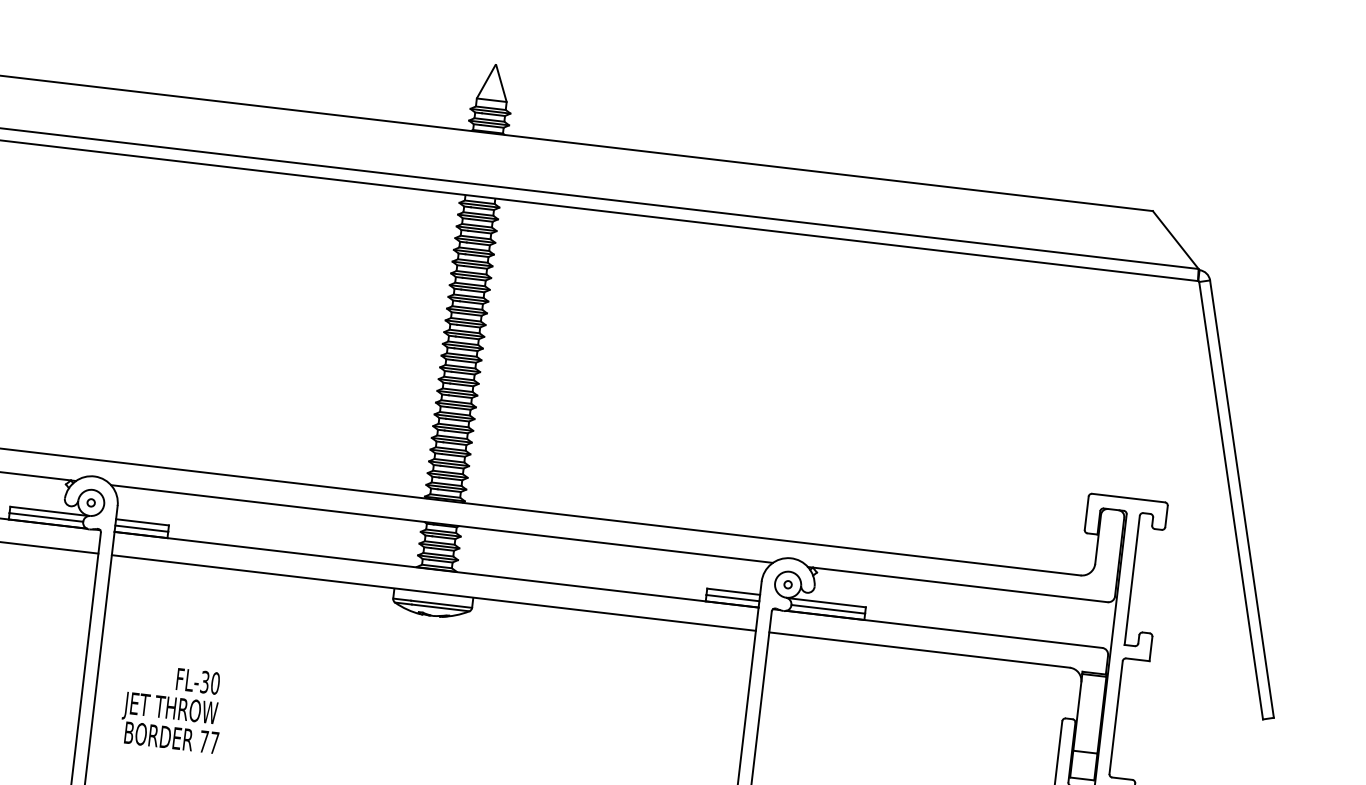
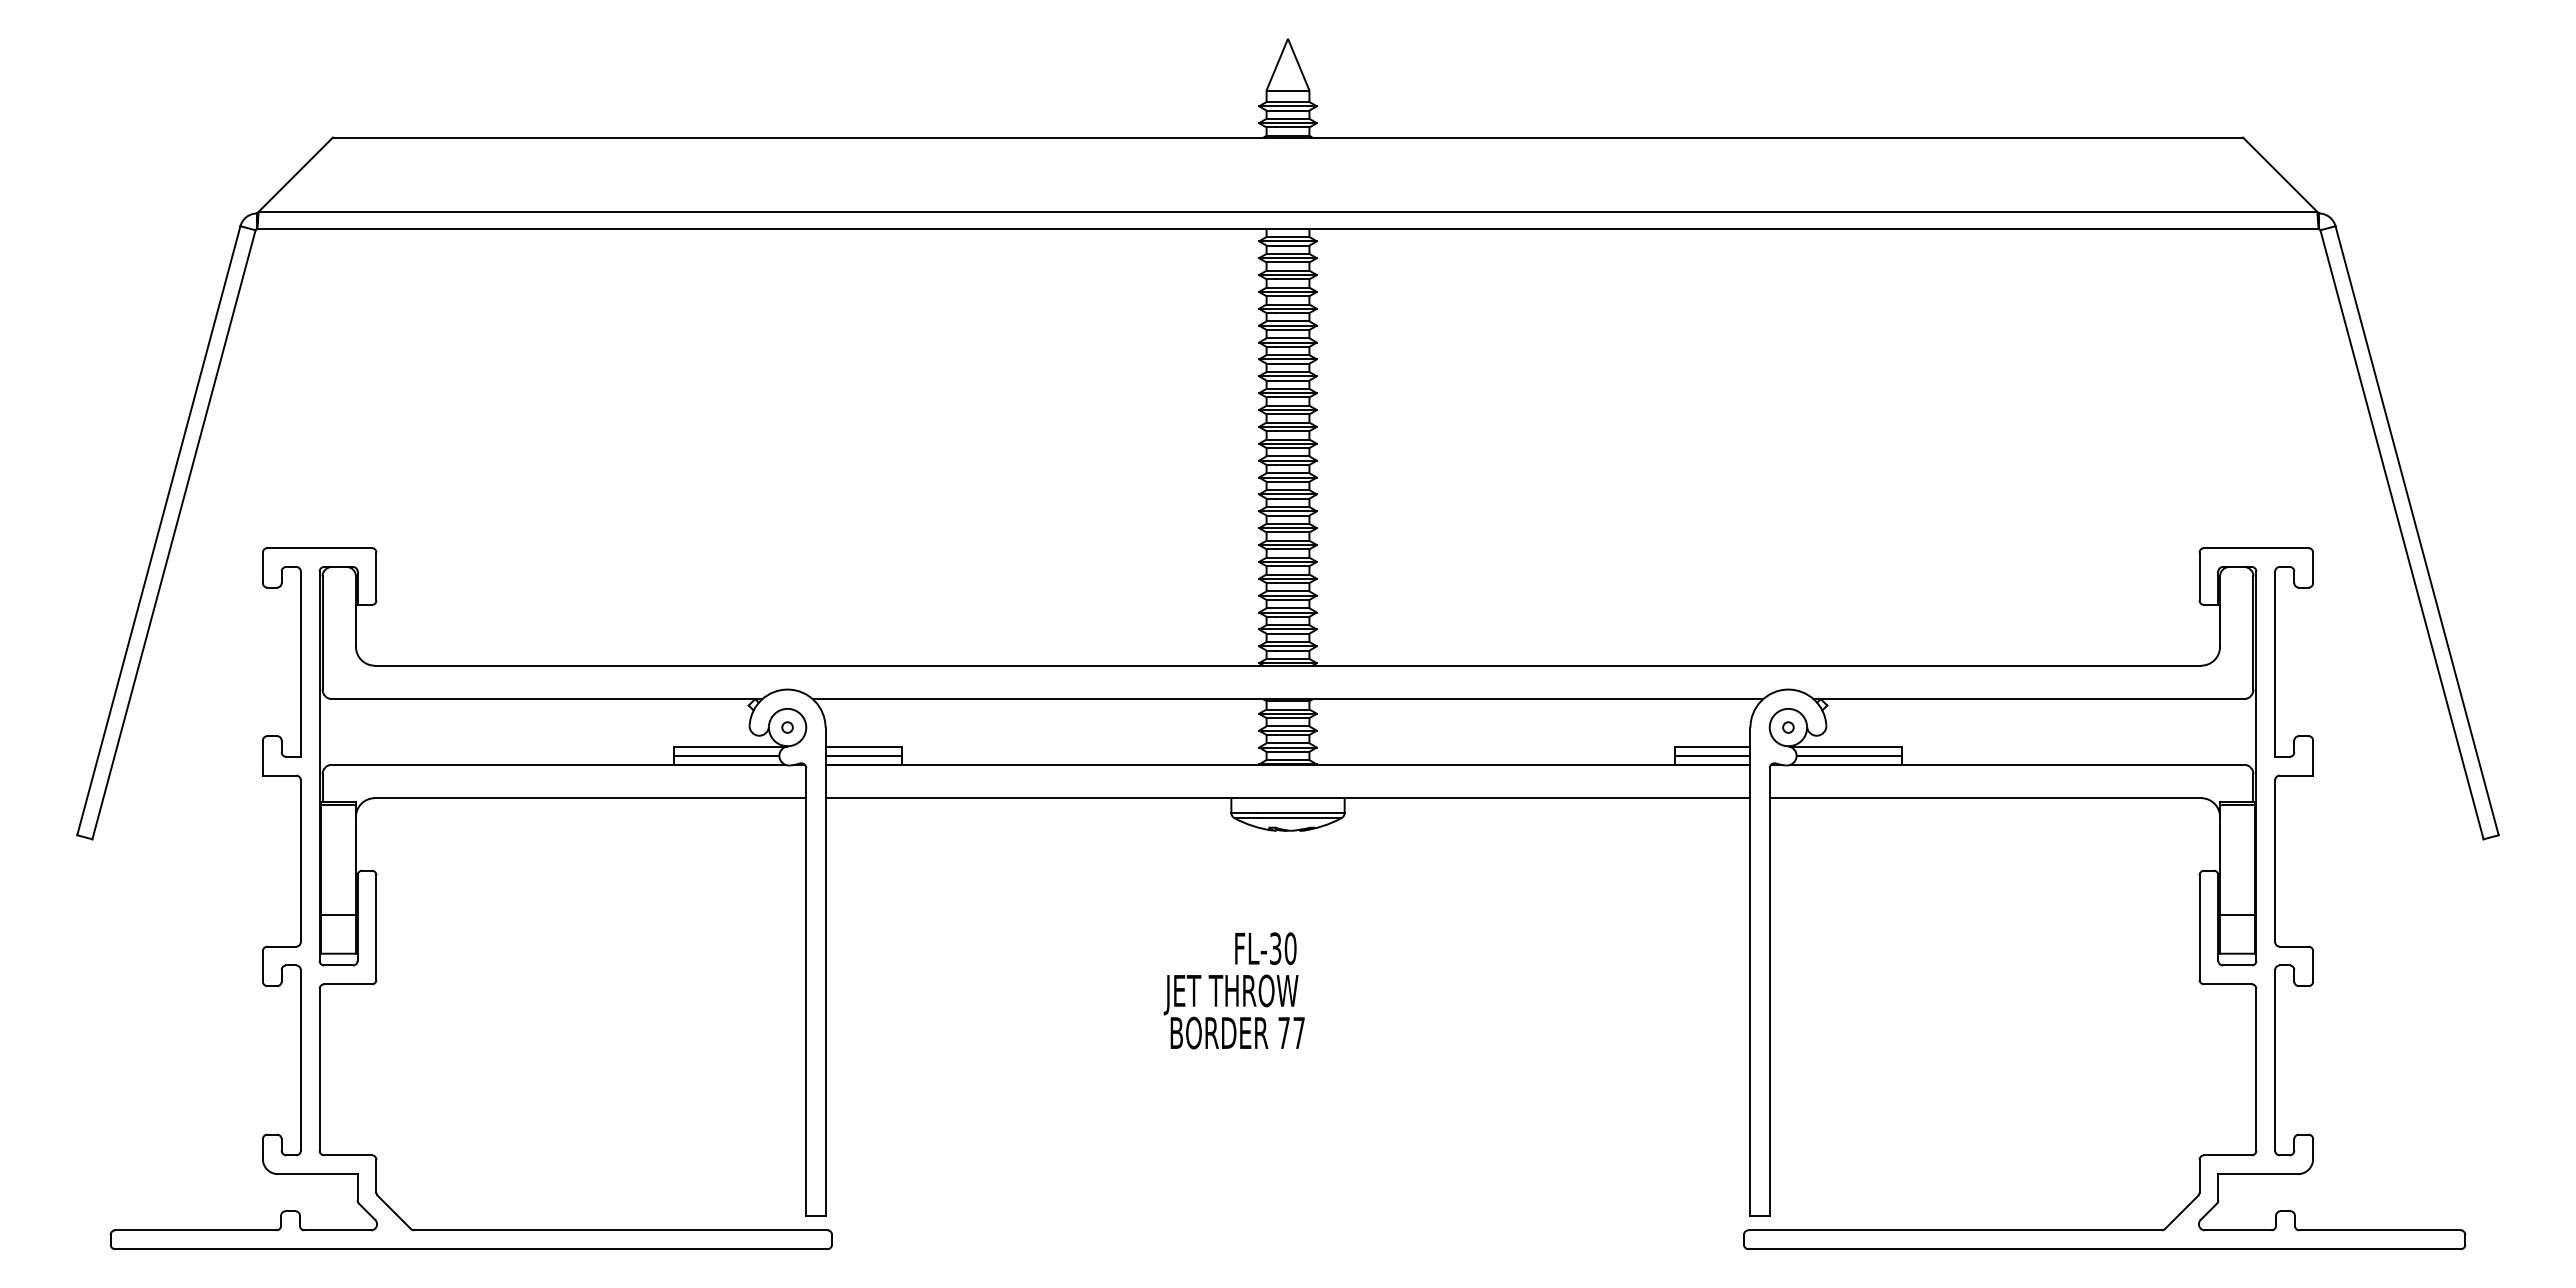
text: (172, 707) -> (1233, 990), moved

